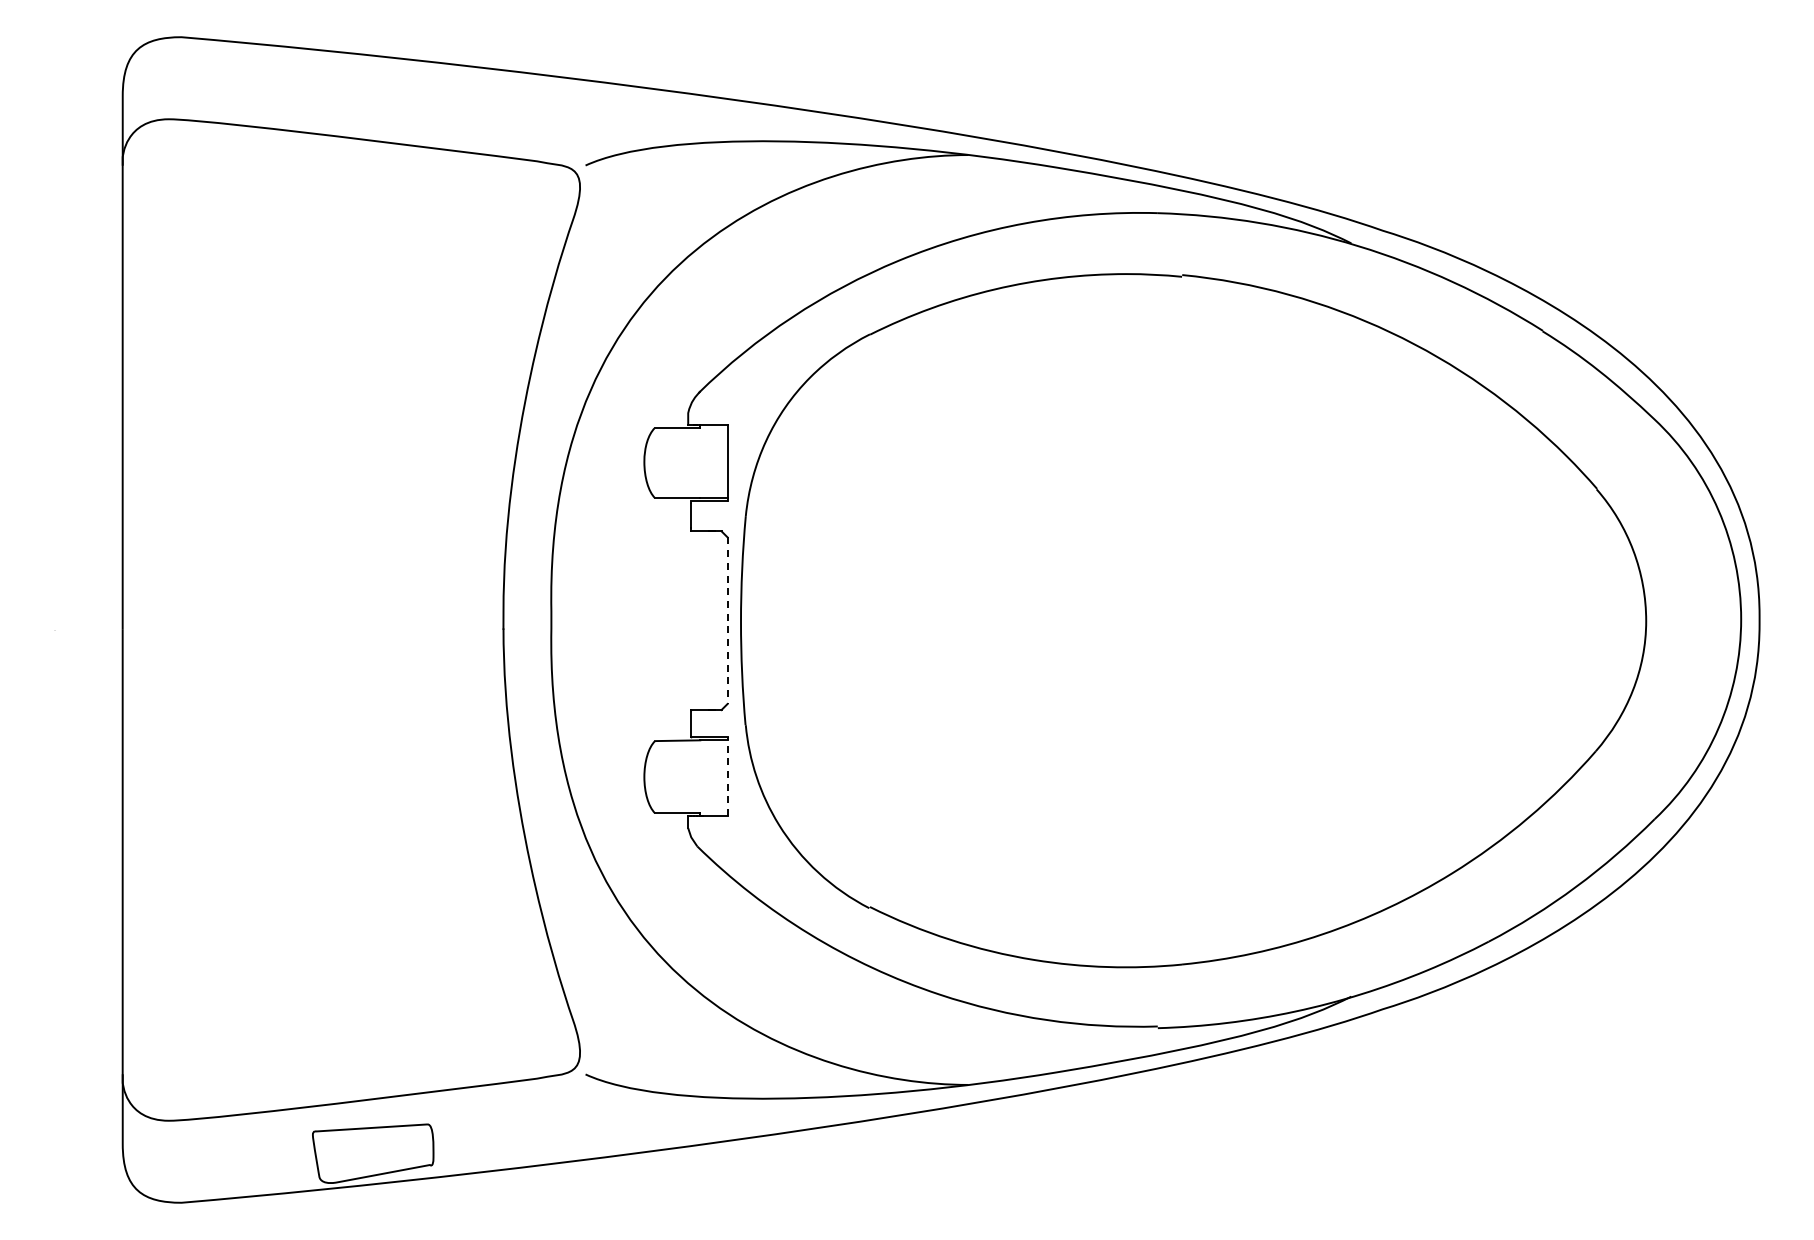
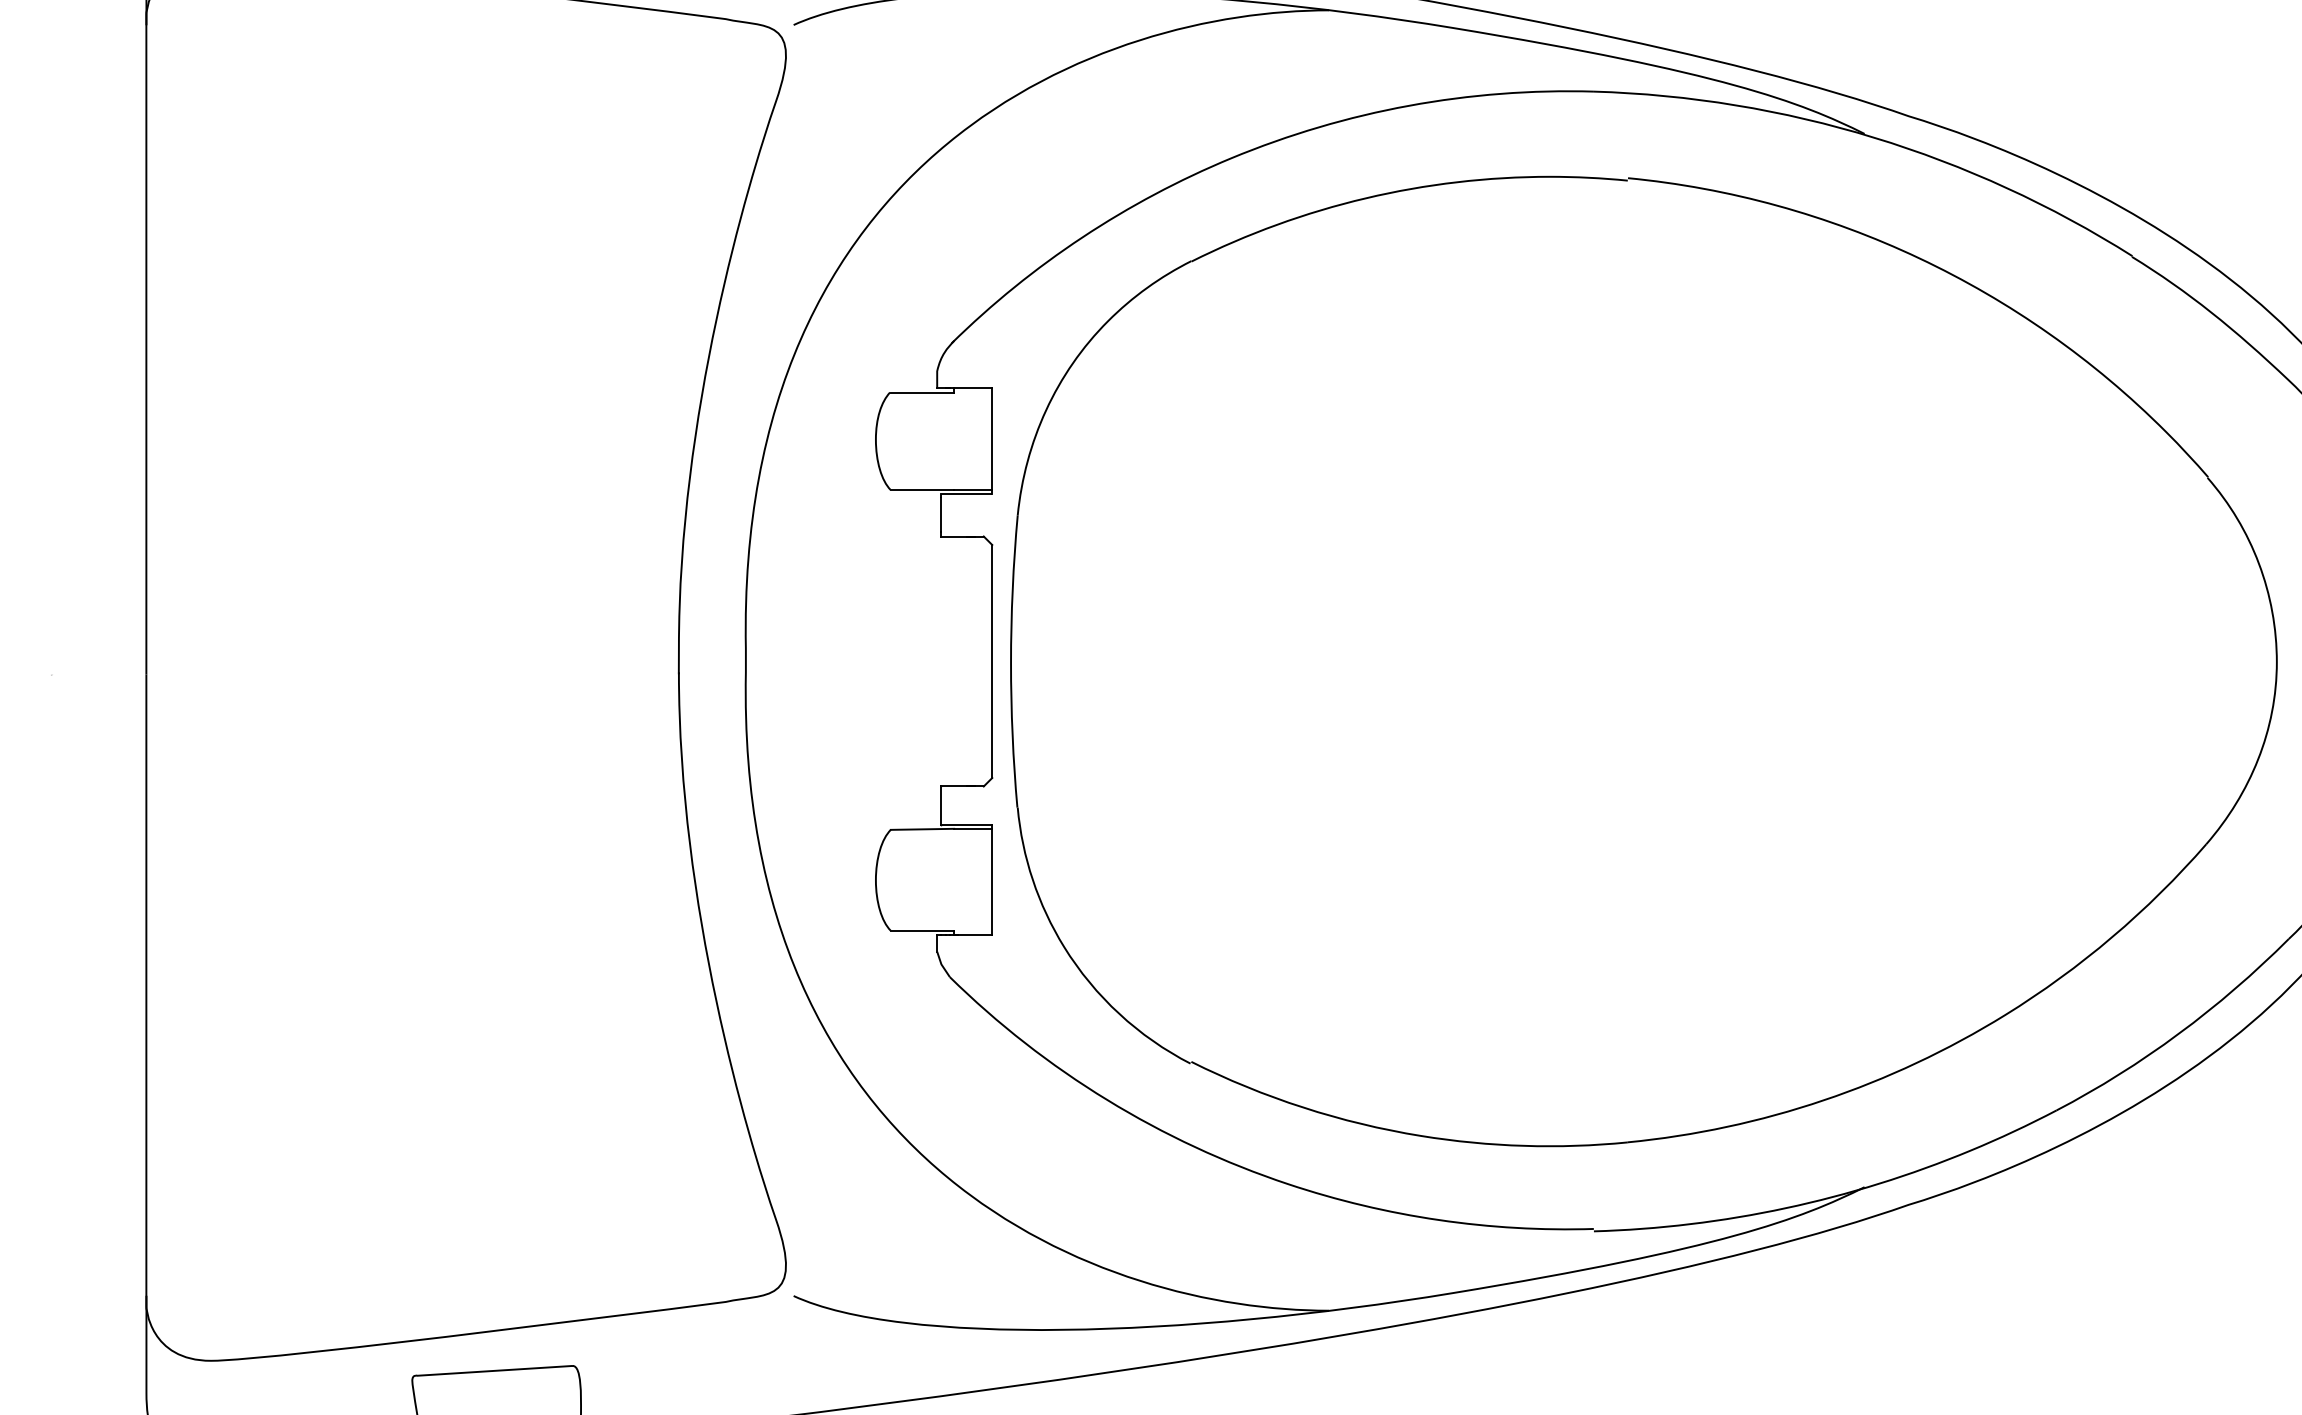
line: (727, 621) -> (992, 662), dashed -> solid
line: (727, 776) -> (992, 879), dashed -> solid

